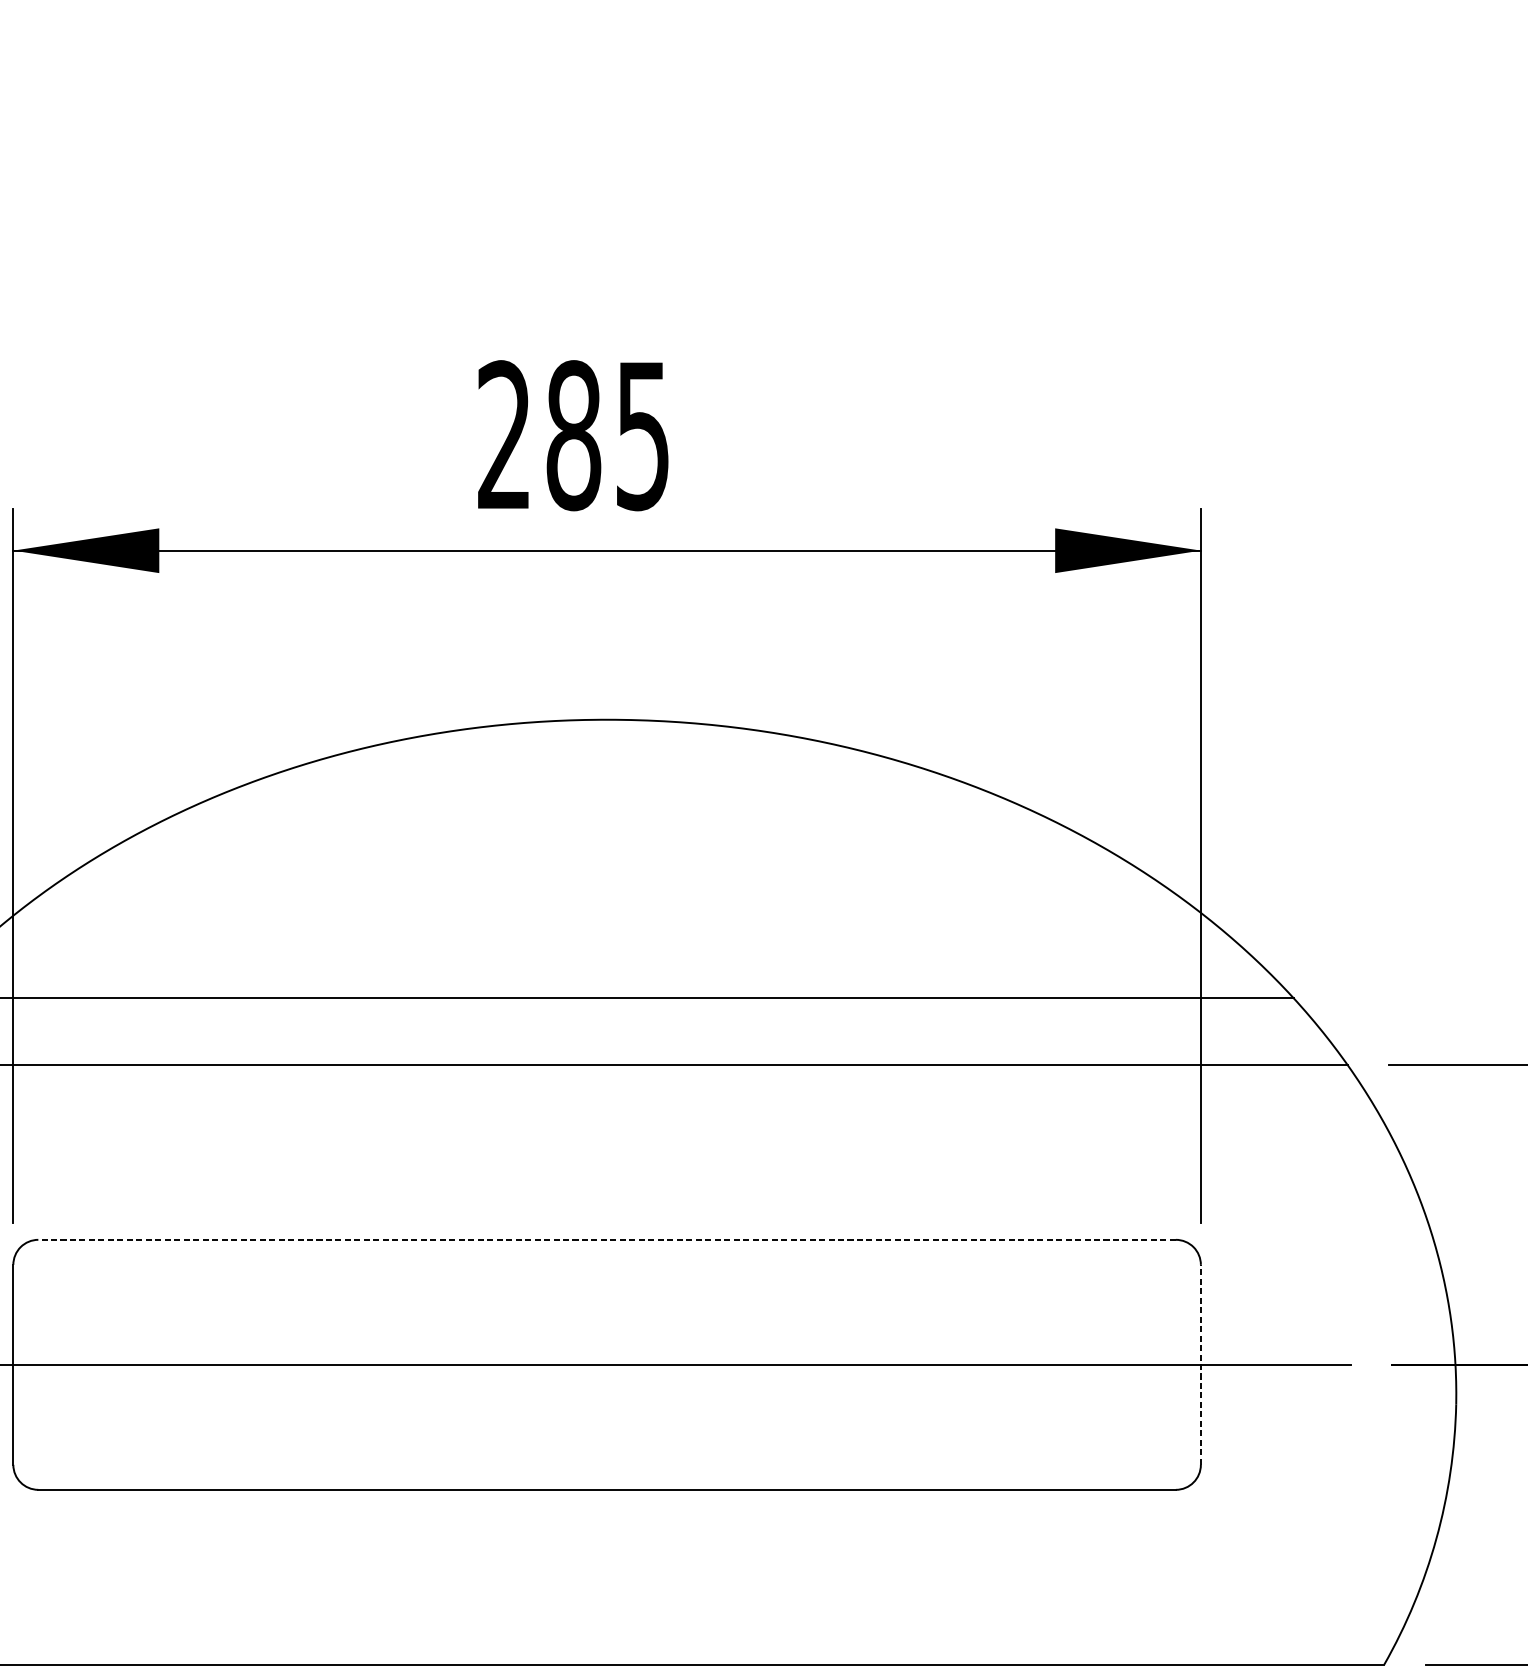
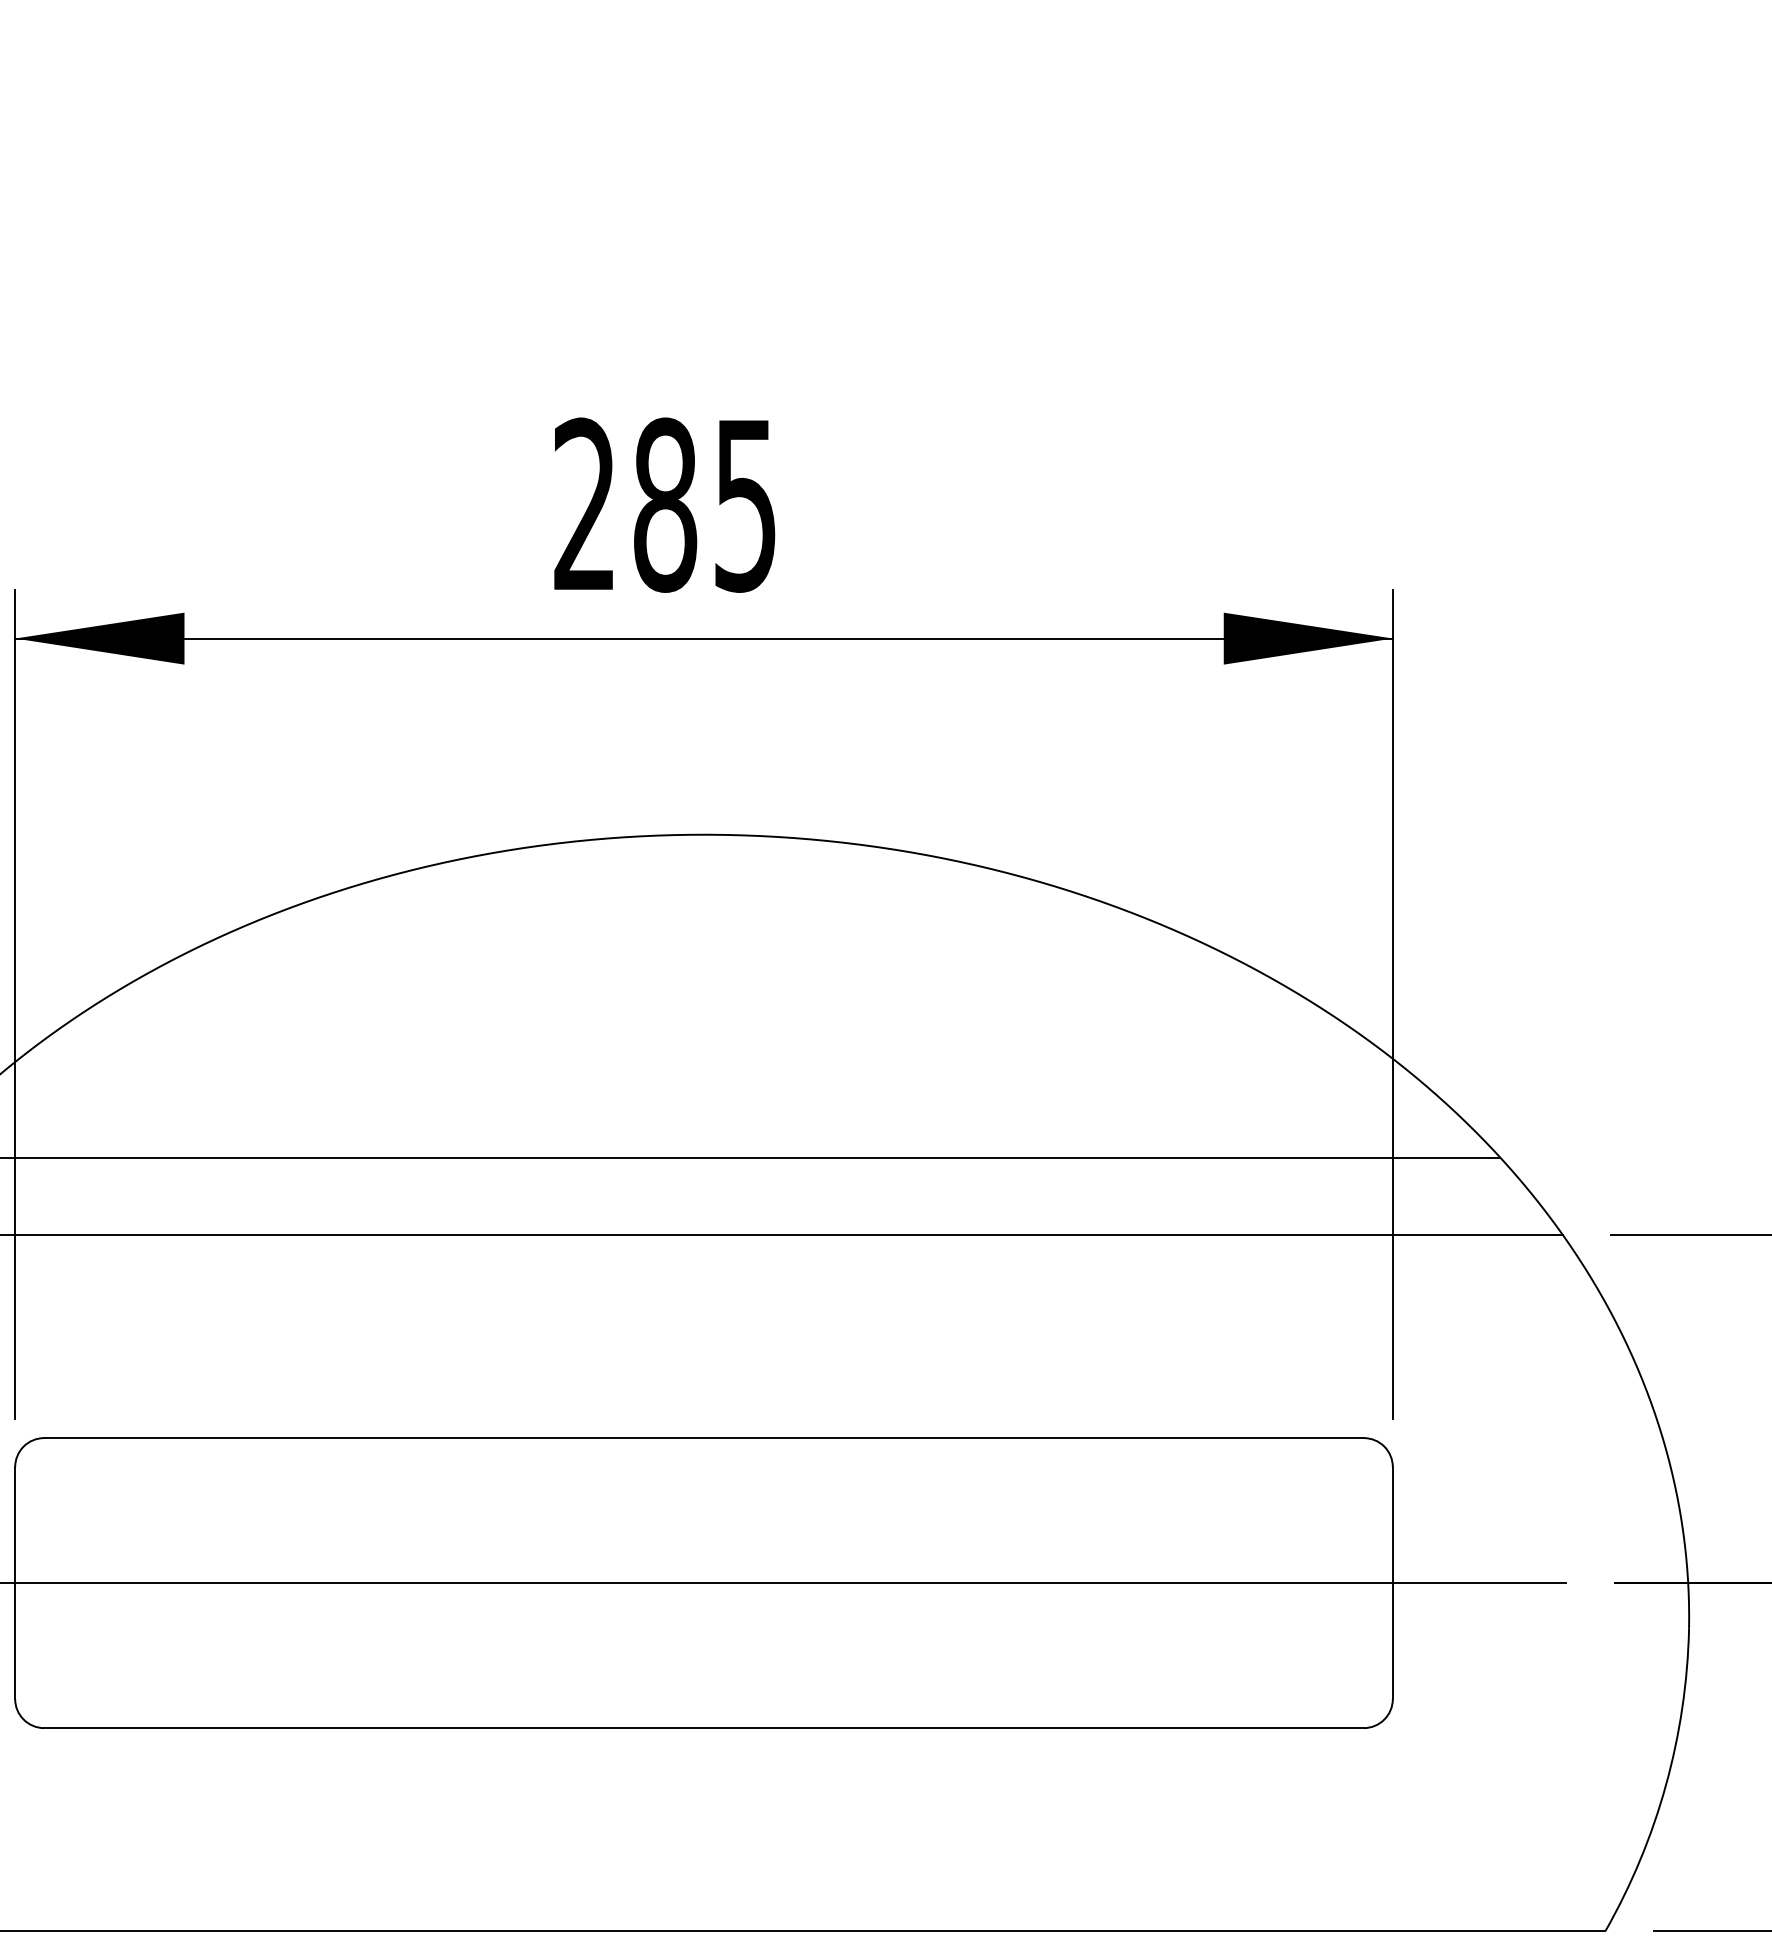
line: (607, 1240) -> (704, 1438), dashed -> solid
line: (1200, 1364) -> (1392, 1582), dashed -> solid

